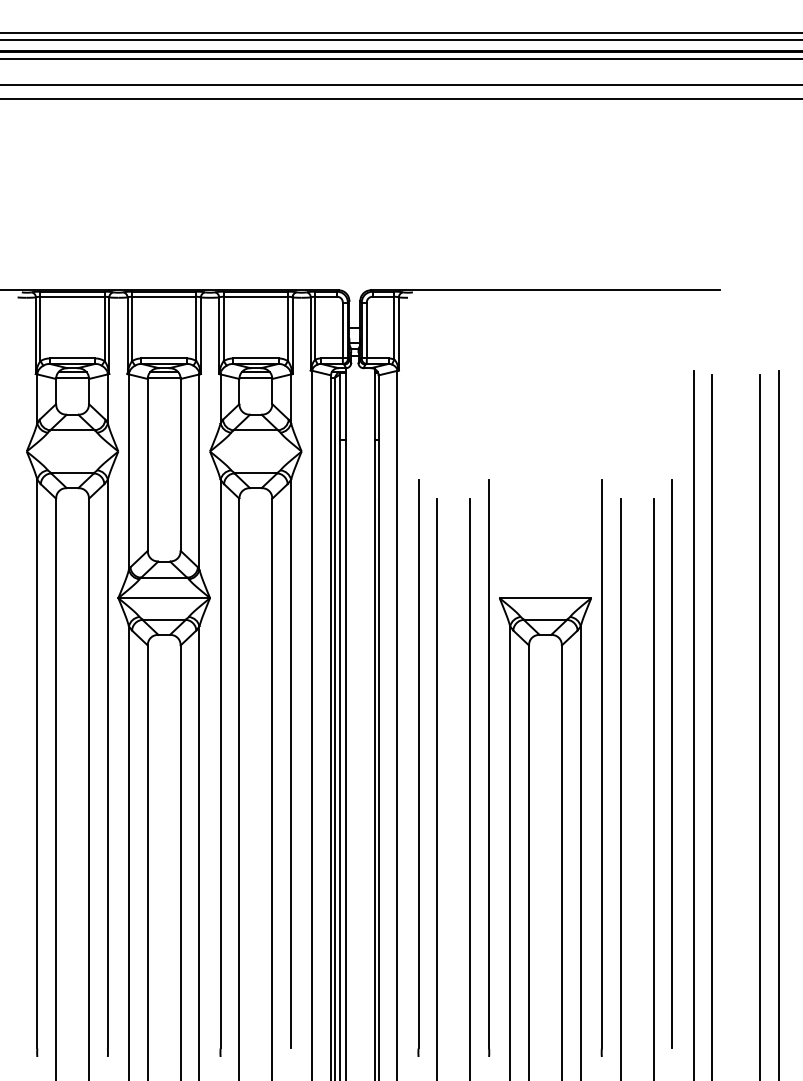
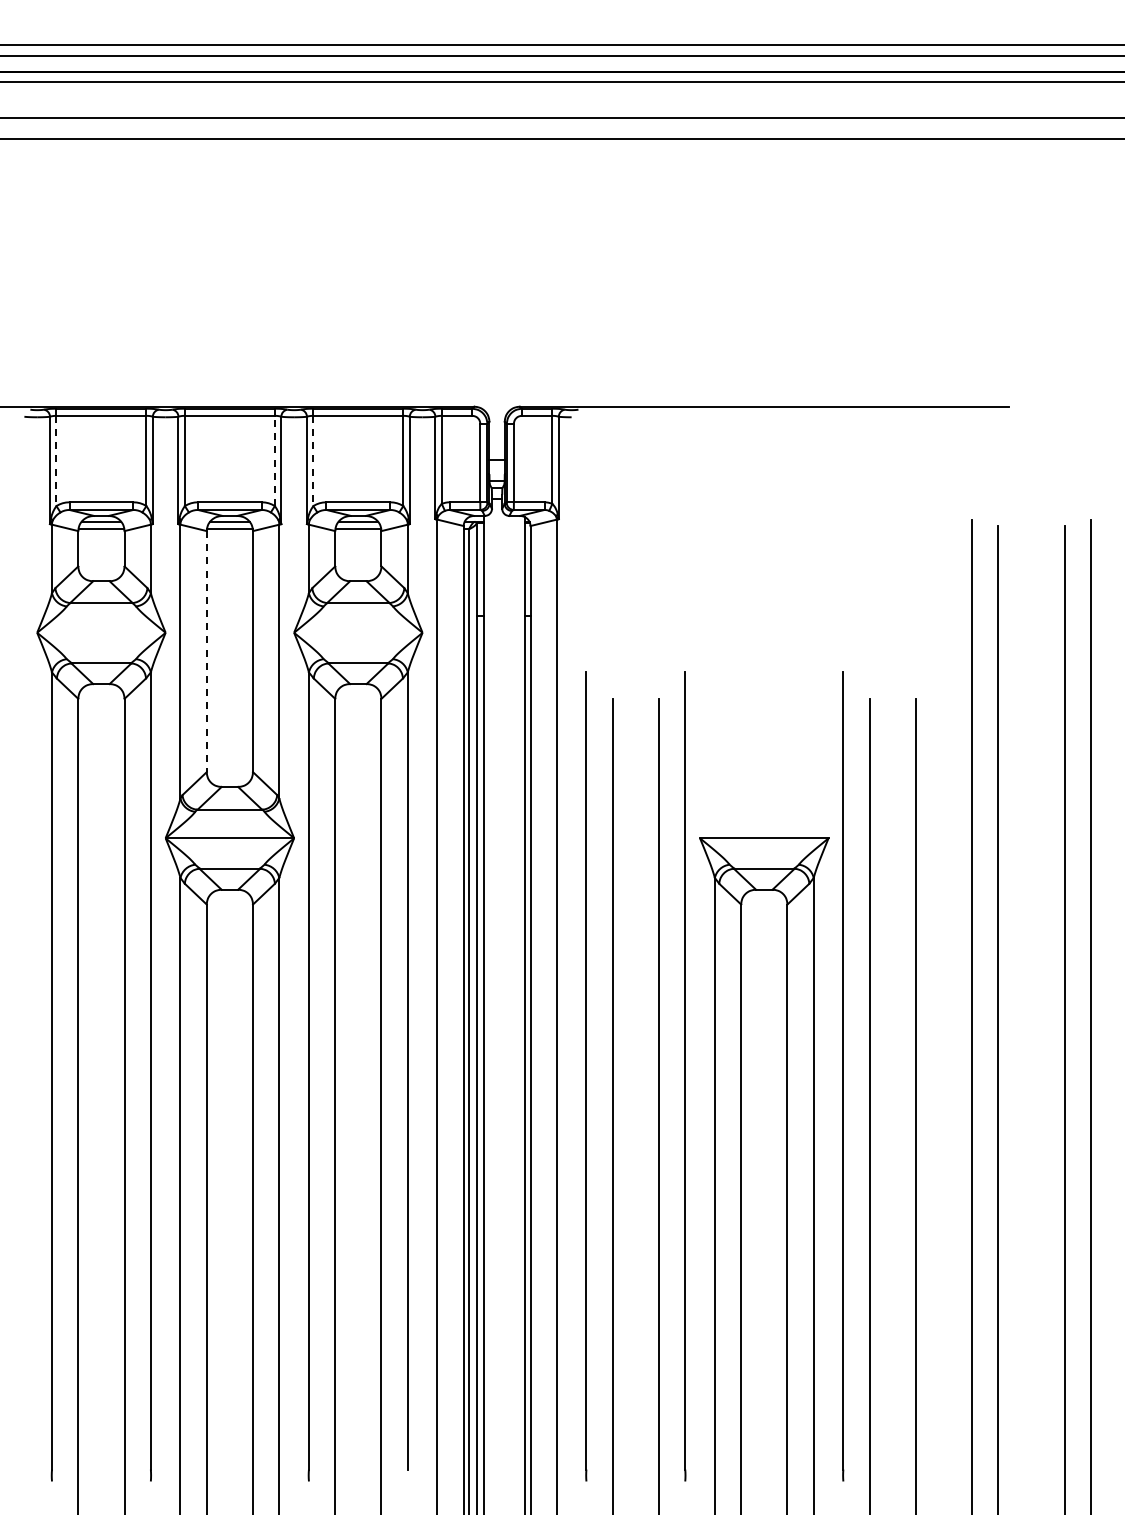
line: (196, 328) -> (274, 460), solid -> dashed
line: (40, 329) -> (56, 461), solid -> dashed
line: (223, 329) -> (313, 461), solid -> dashed
line: (147, 464) -> (206, 651), solid -> dashed
line: (672, 763) -> (942, 1070), removed

